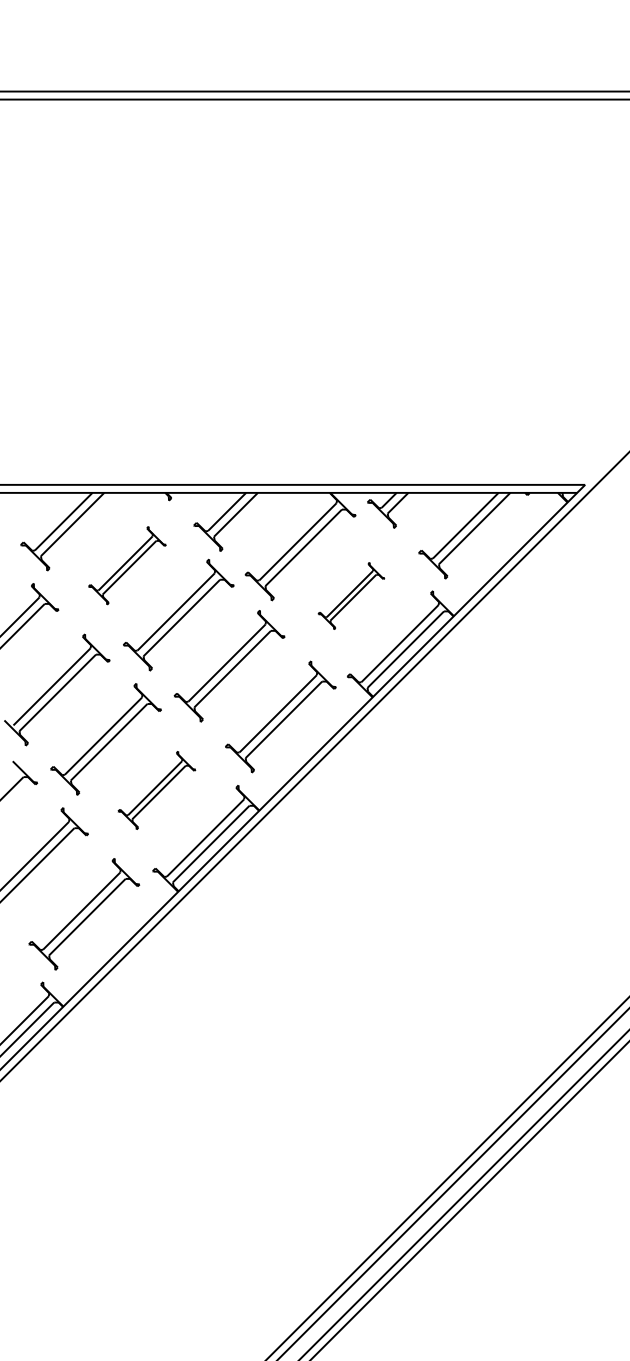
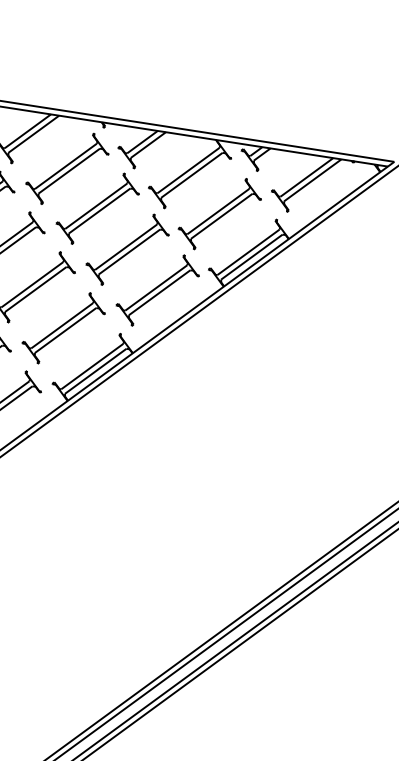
part: (127, 565) -> (67, 168), size x1.43
part: (351, 595) -> (220, 213), size x1.67
part: (156, 790) -> (63, 328), size x1.43

